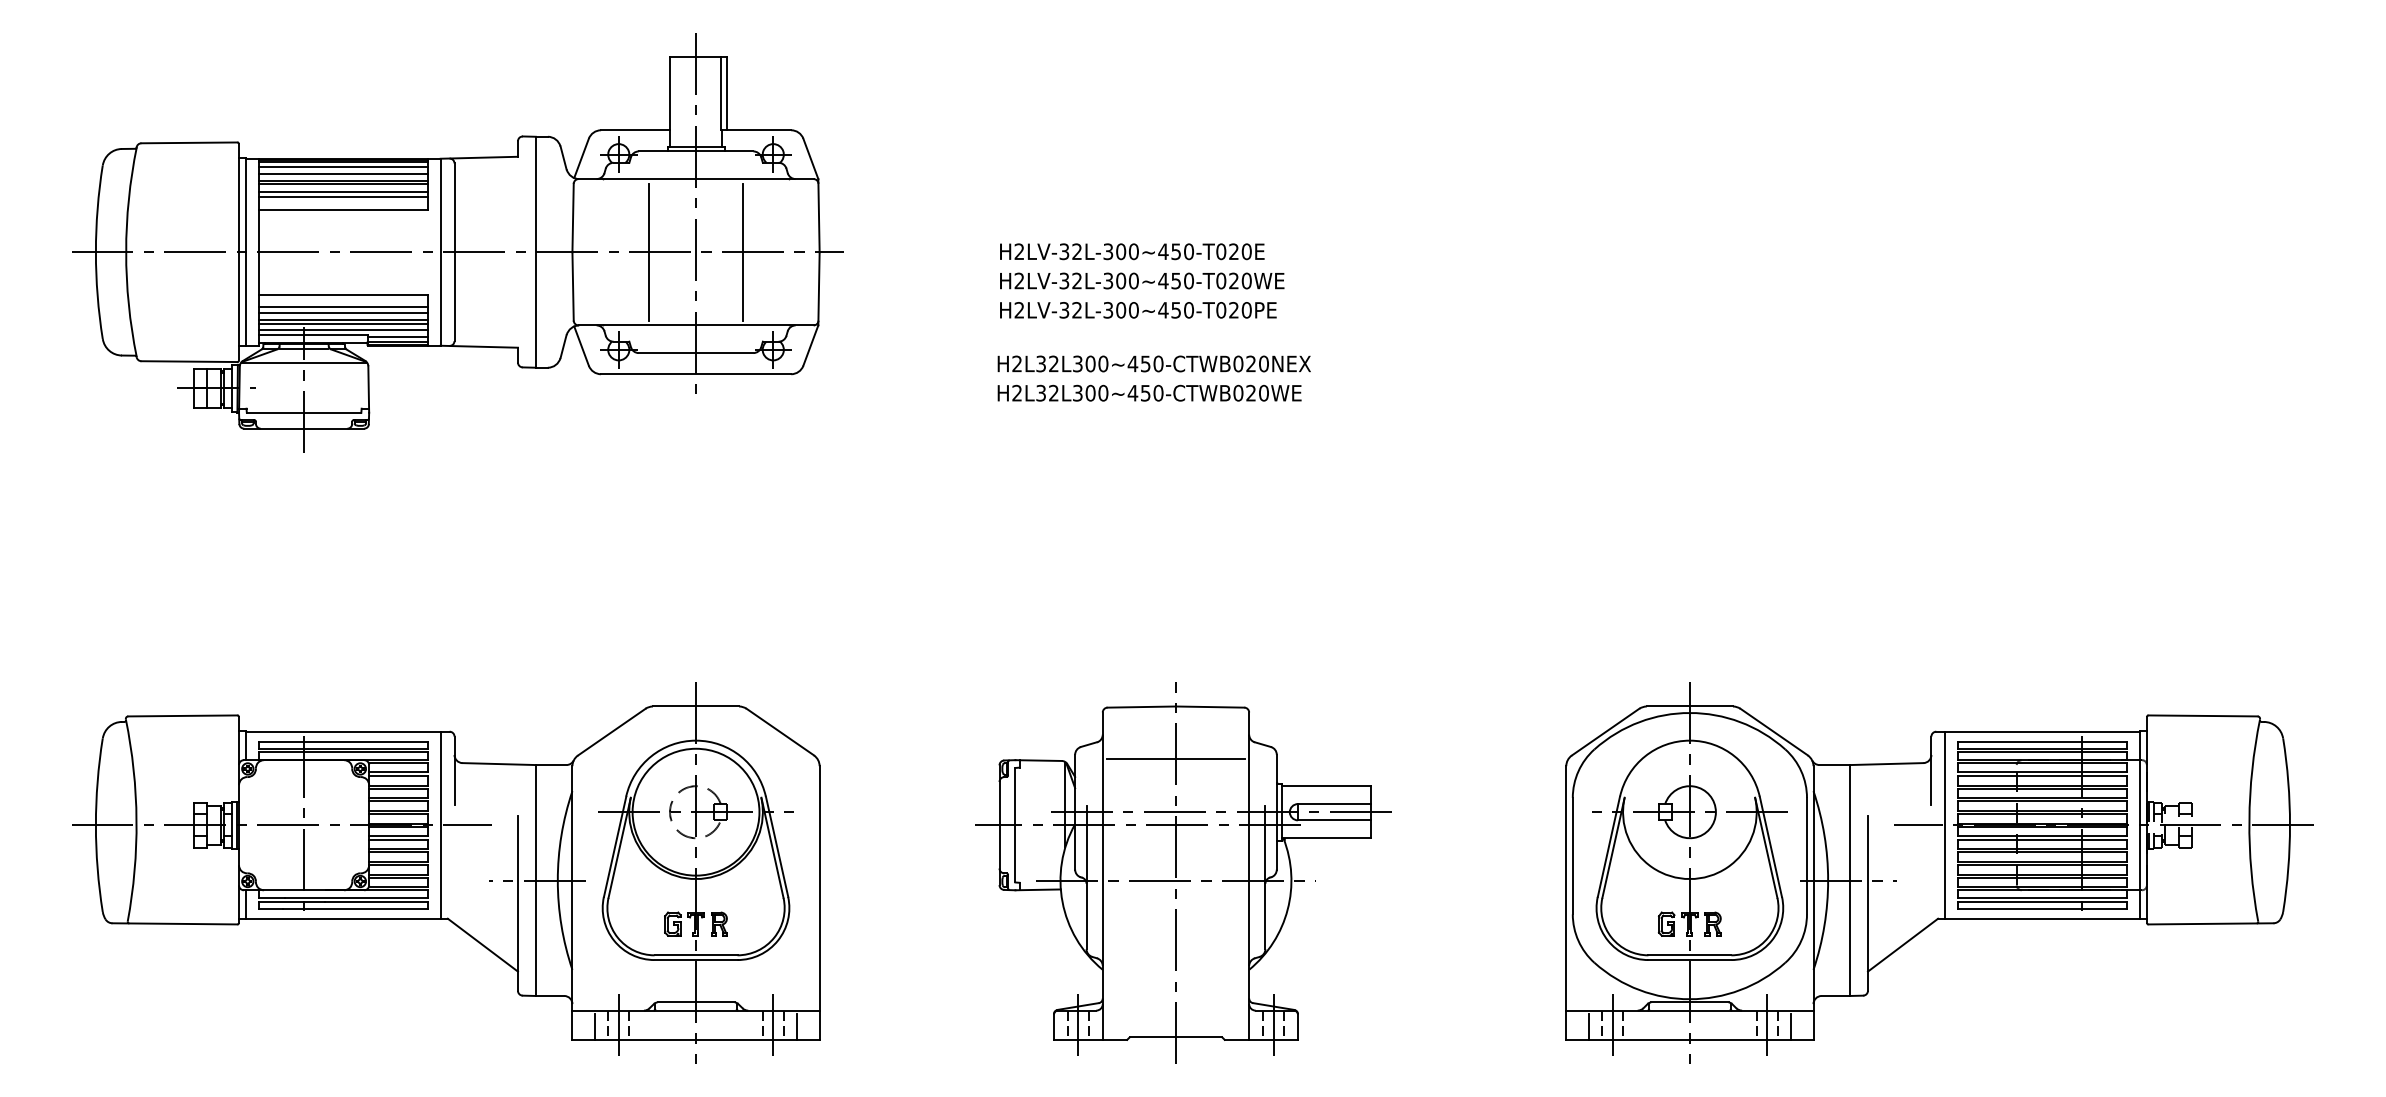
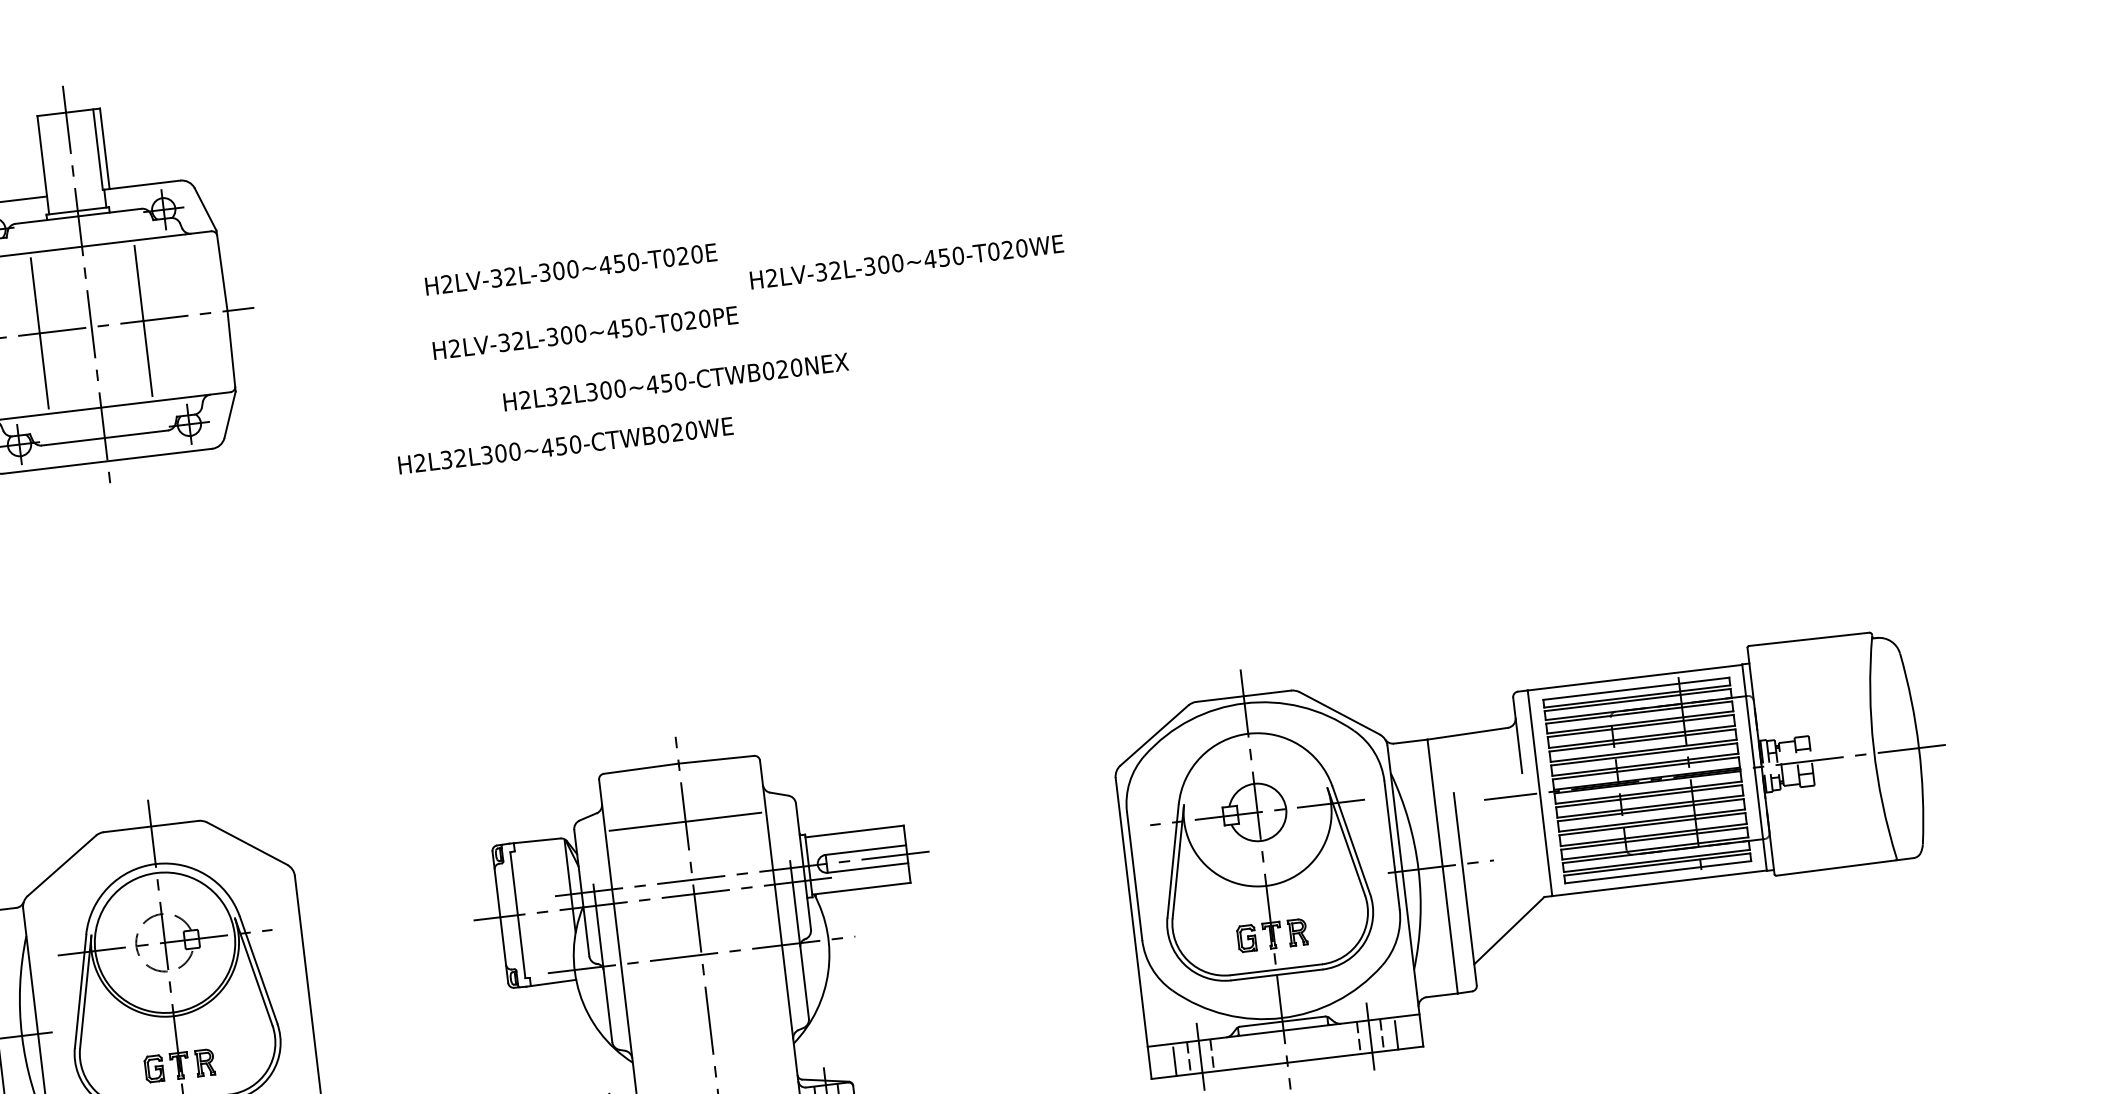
text: (1142, 280) -> (907, 261), moved
text: (1153, 363) -> (675, 381), moved
text: (1149, 392) -> (565, 444), moved

